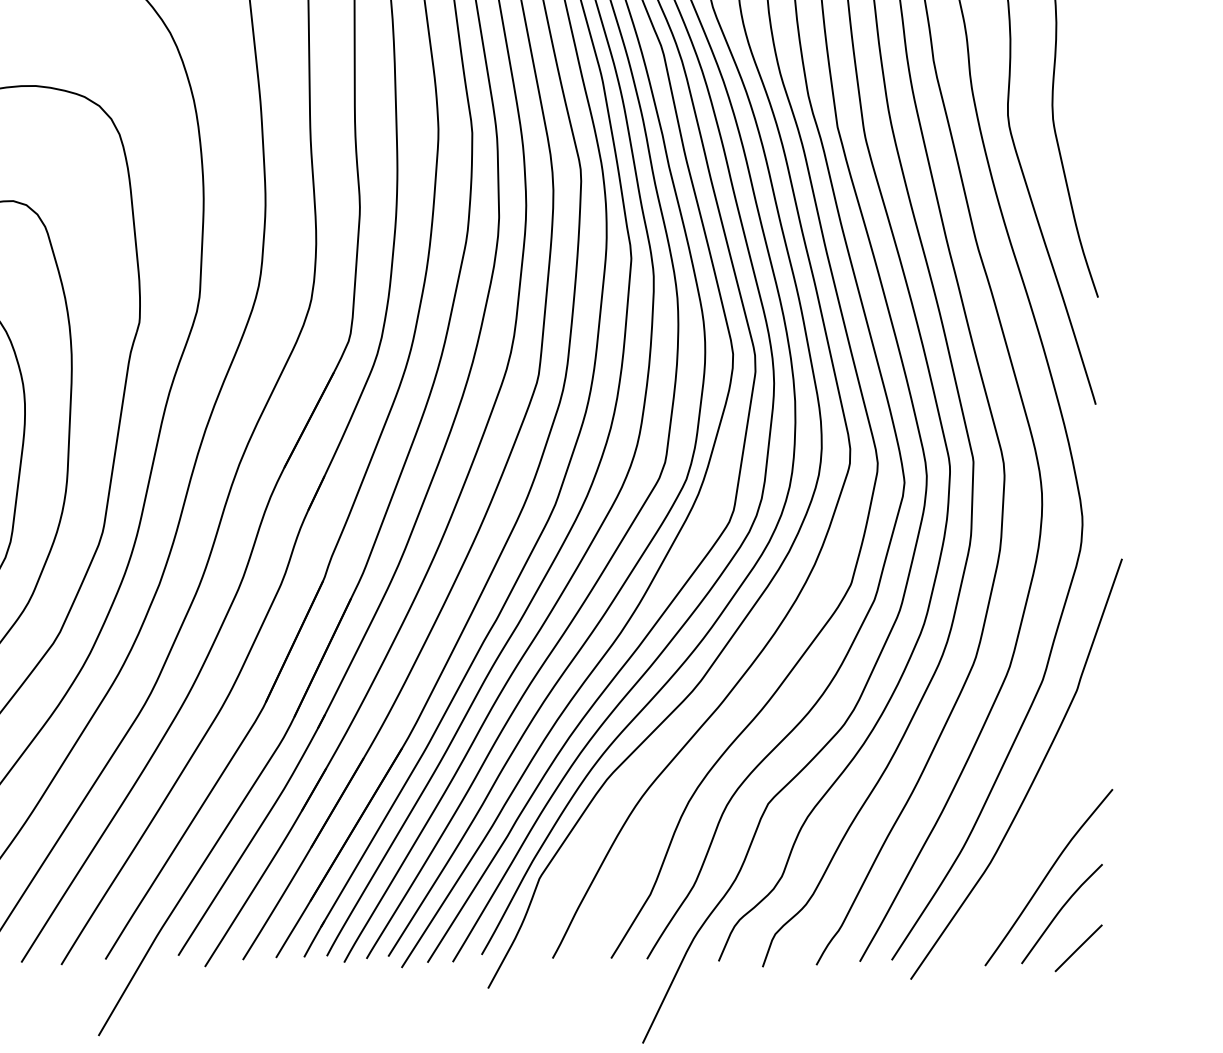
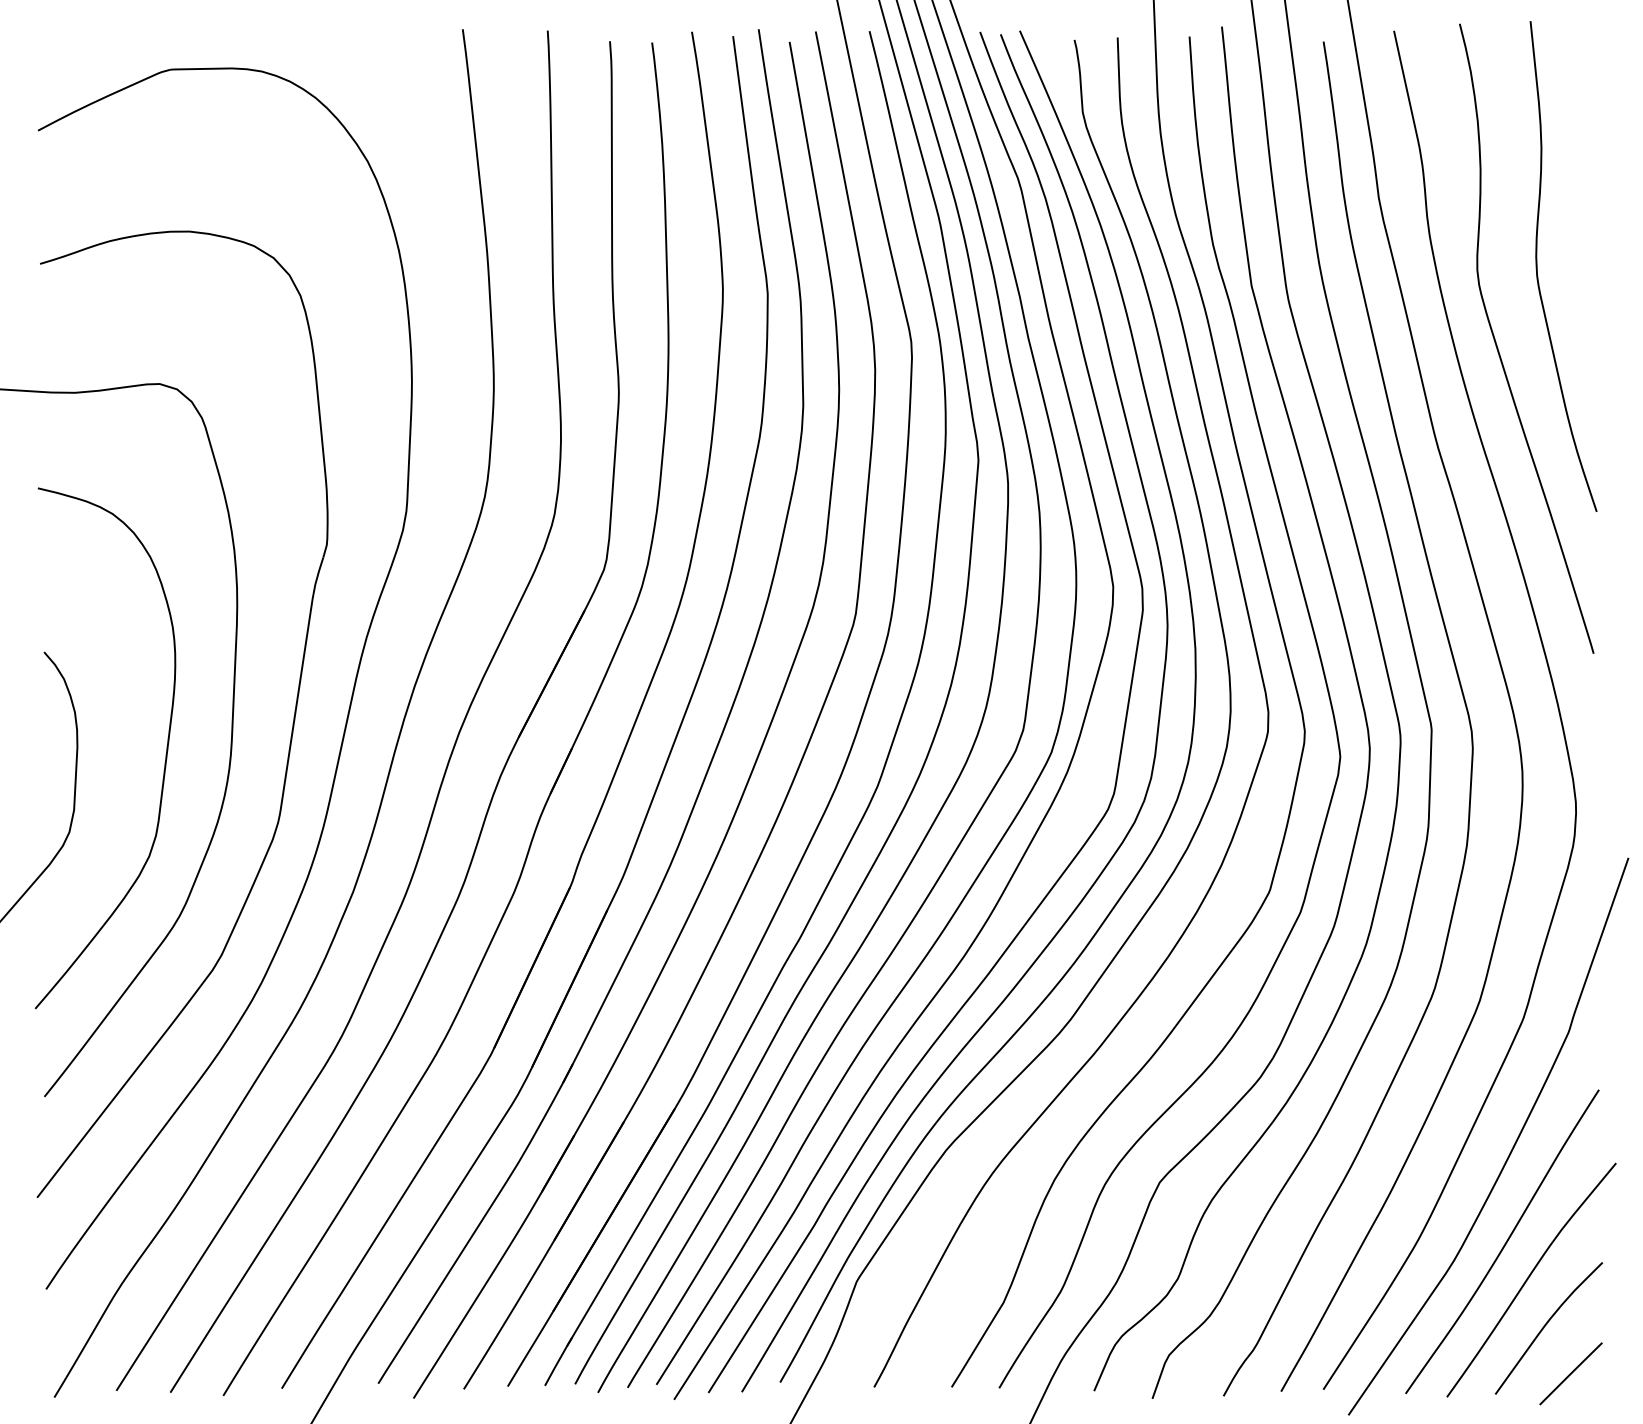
curve: (1028, 849) -> (1504, 1243), added

